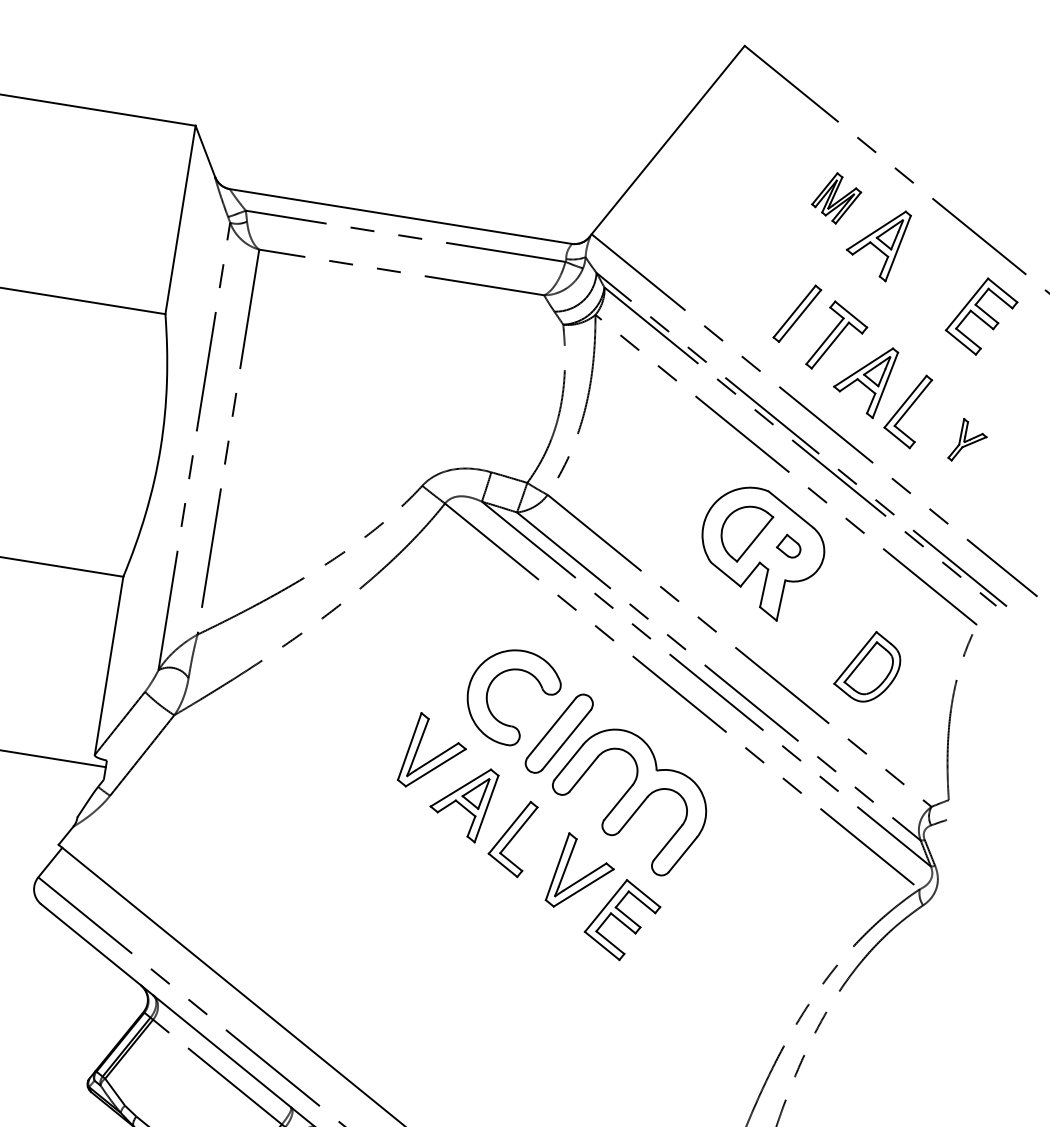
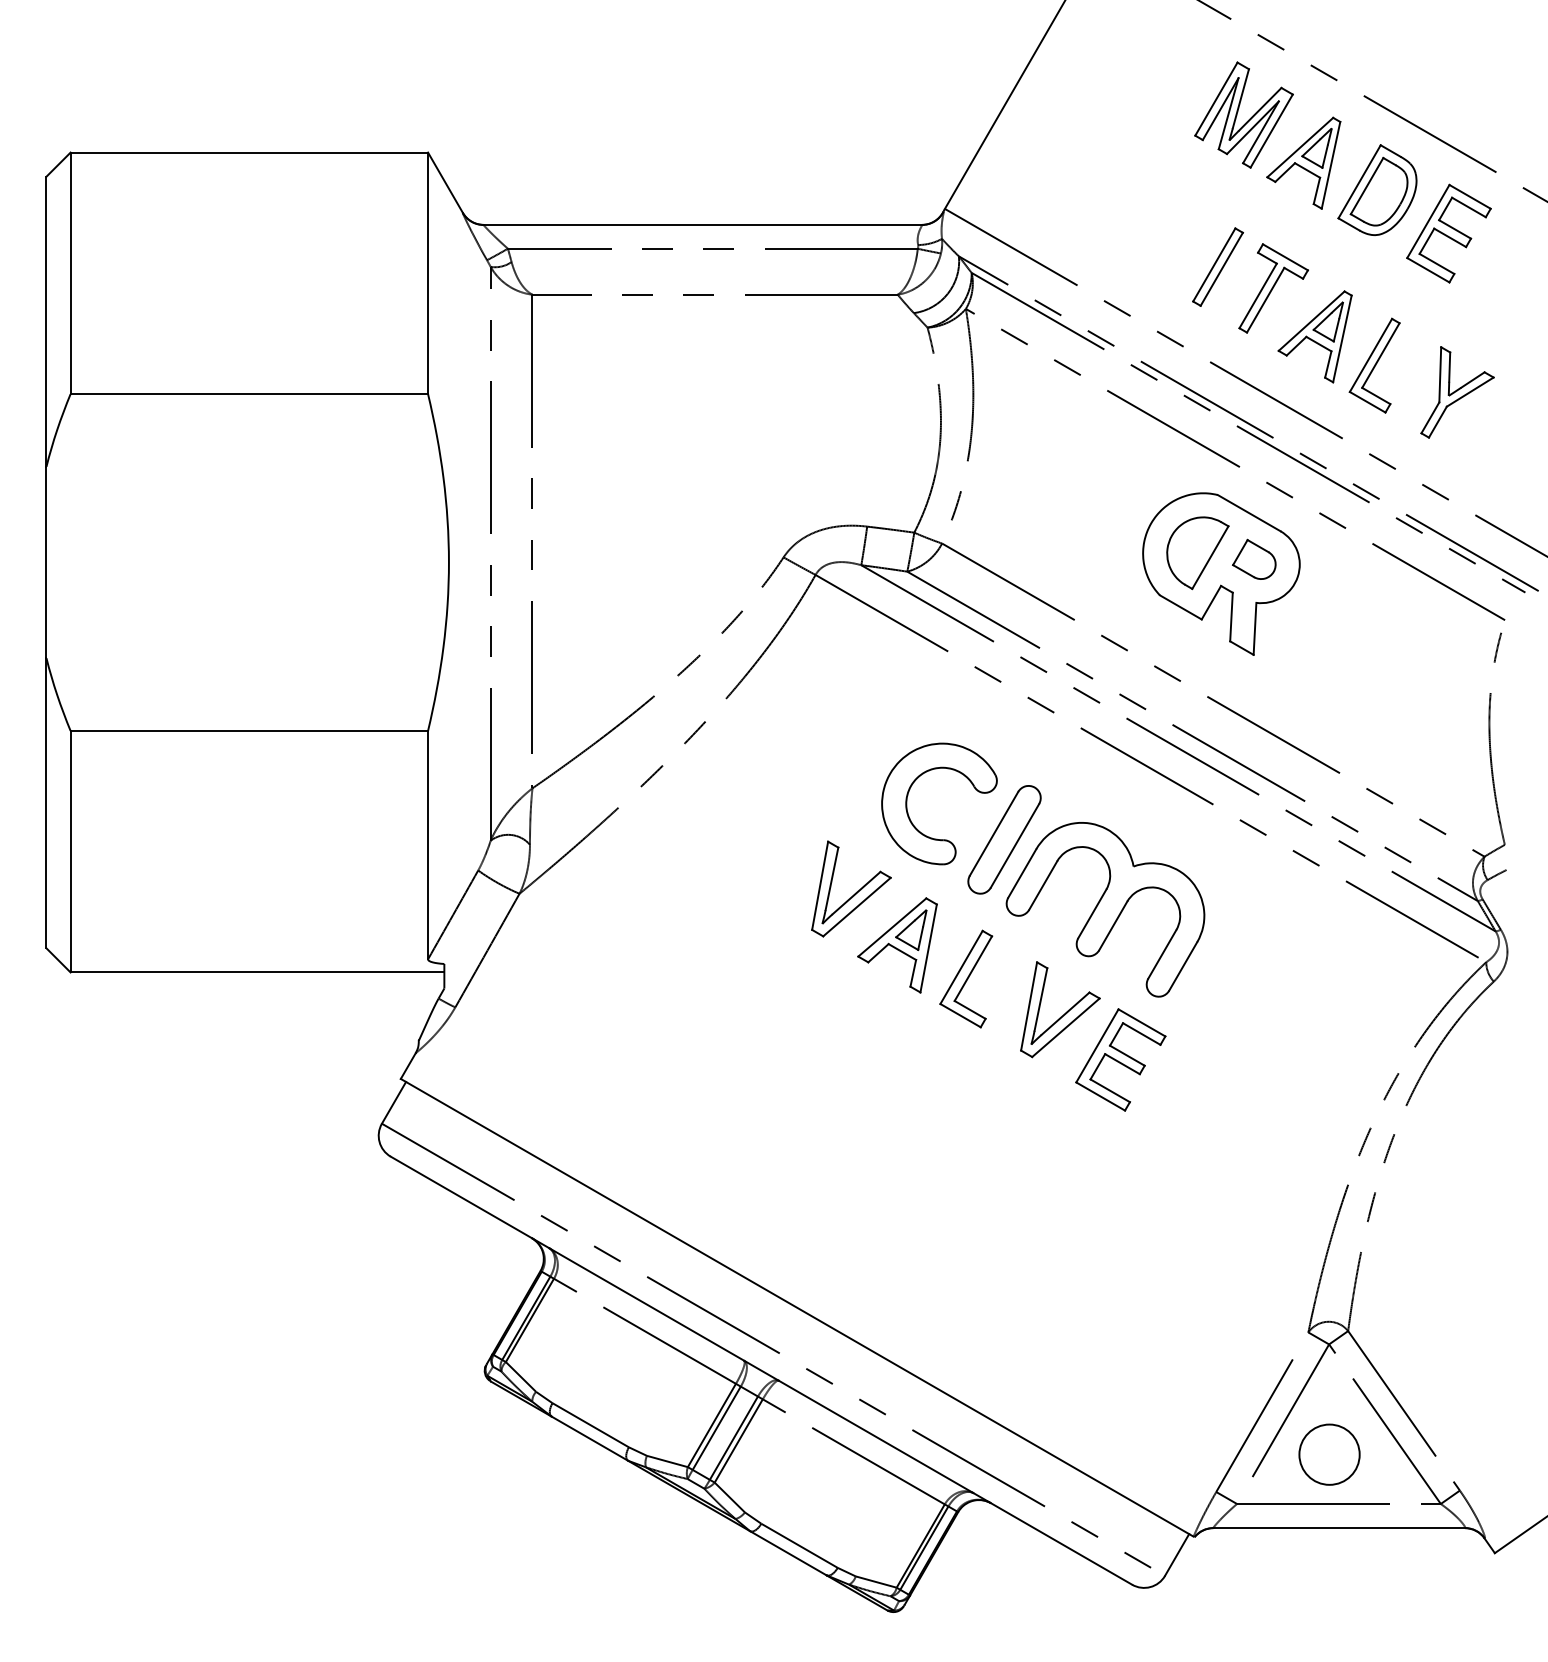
part: (836, 197) -> (1243, 114), size x1.67
part: (968, 441) -> (1457, 392), size x1.67
part: (789, 545) -> (1254, 558), size x1.43
part: (868, 666) -> (1377, 189), moved

